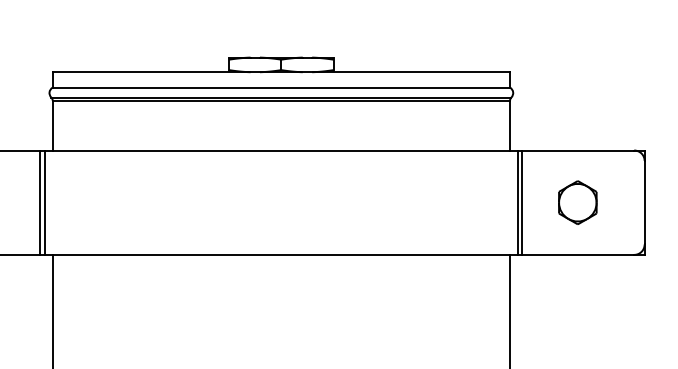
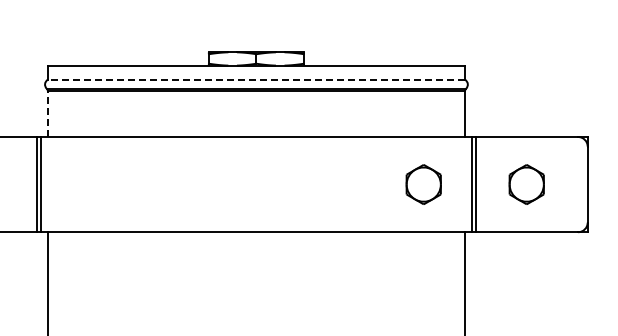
line: (281, 87) -> (256, 79), solid -> dashed
line: (52, 125) -> (47, 114), solid -> dashed
part: (464, 202) -> (423, 184), added

